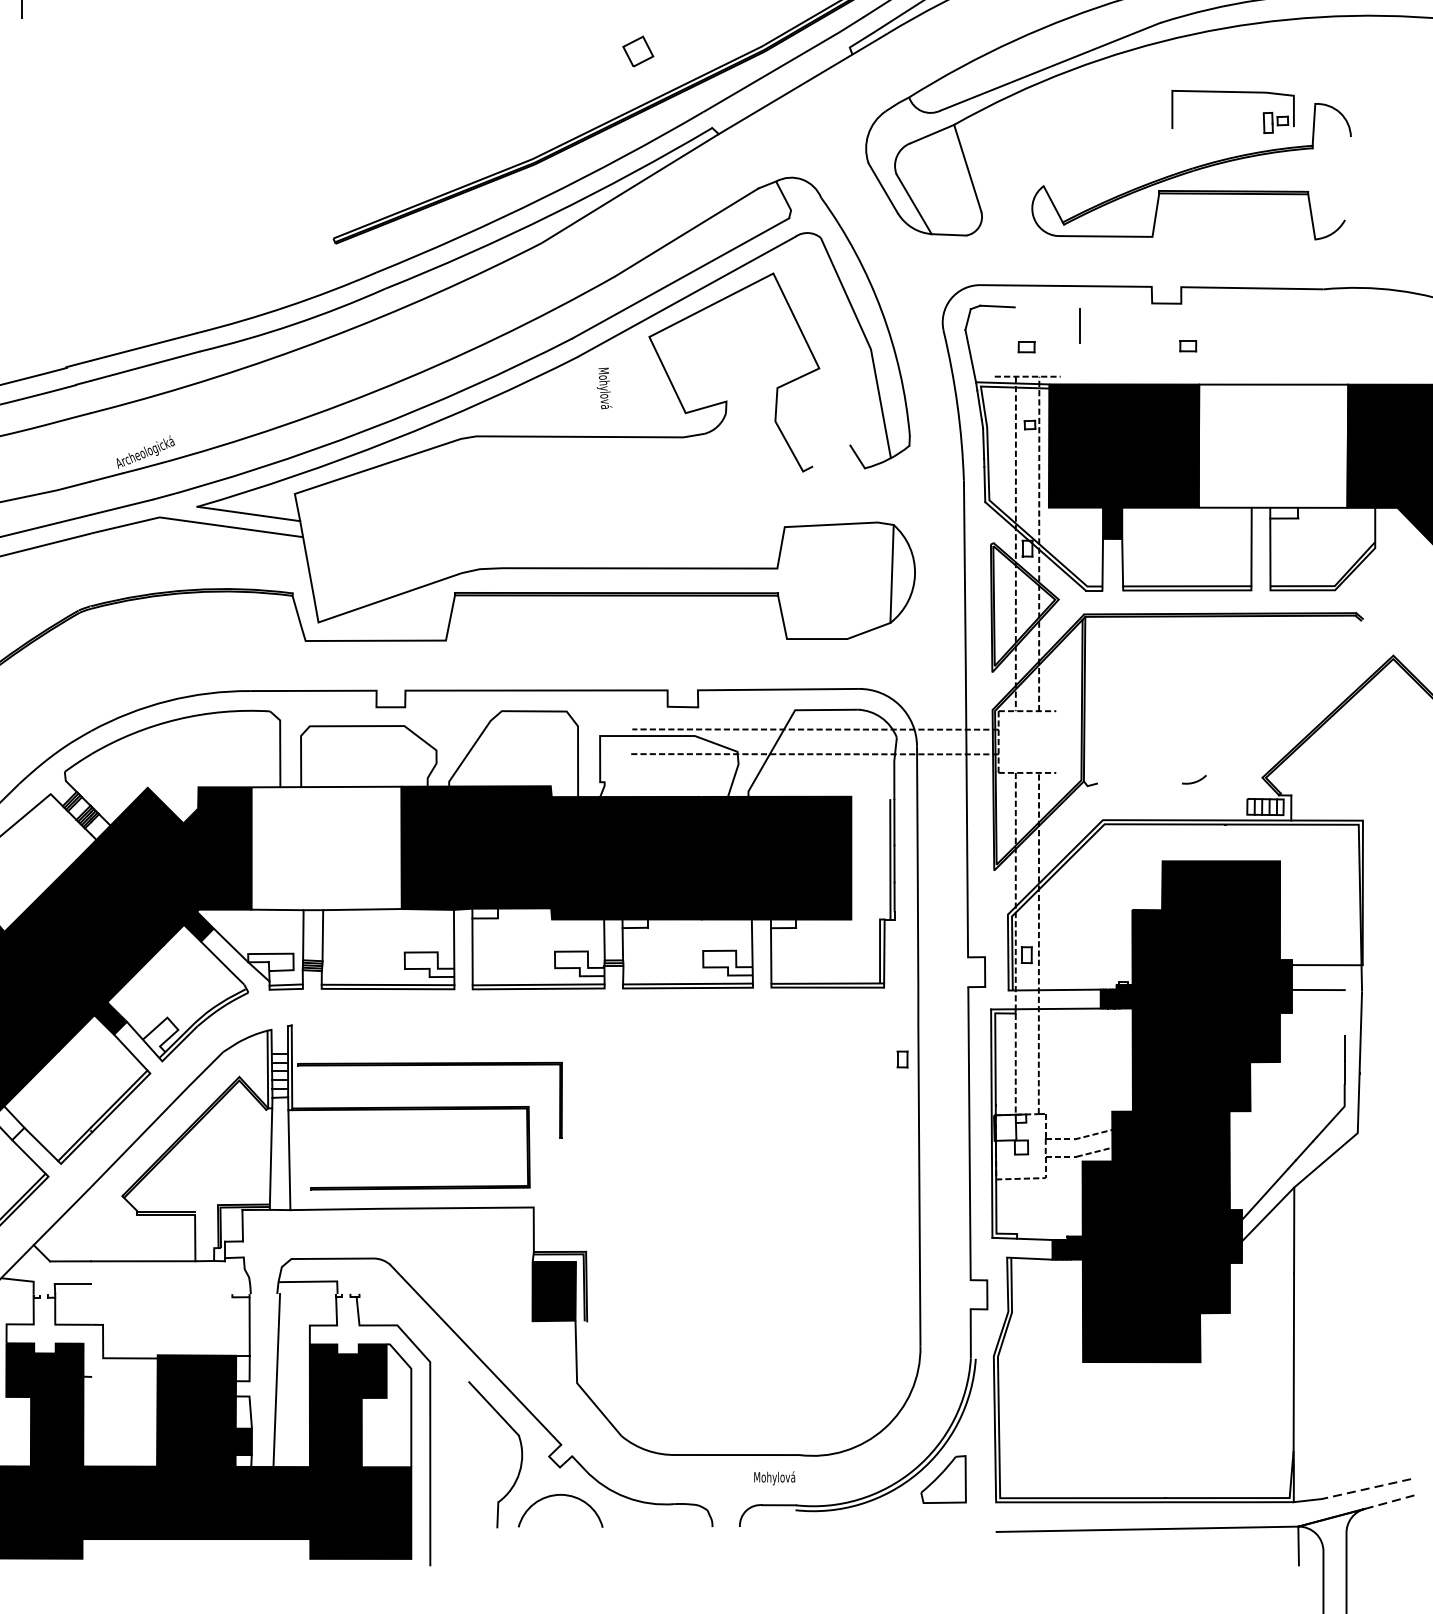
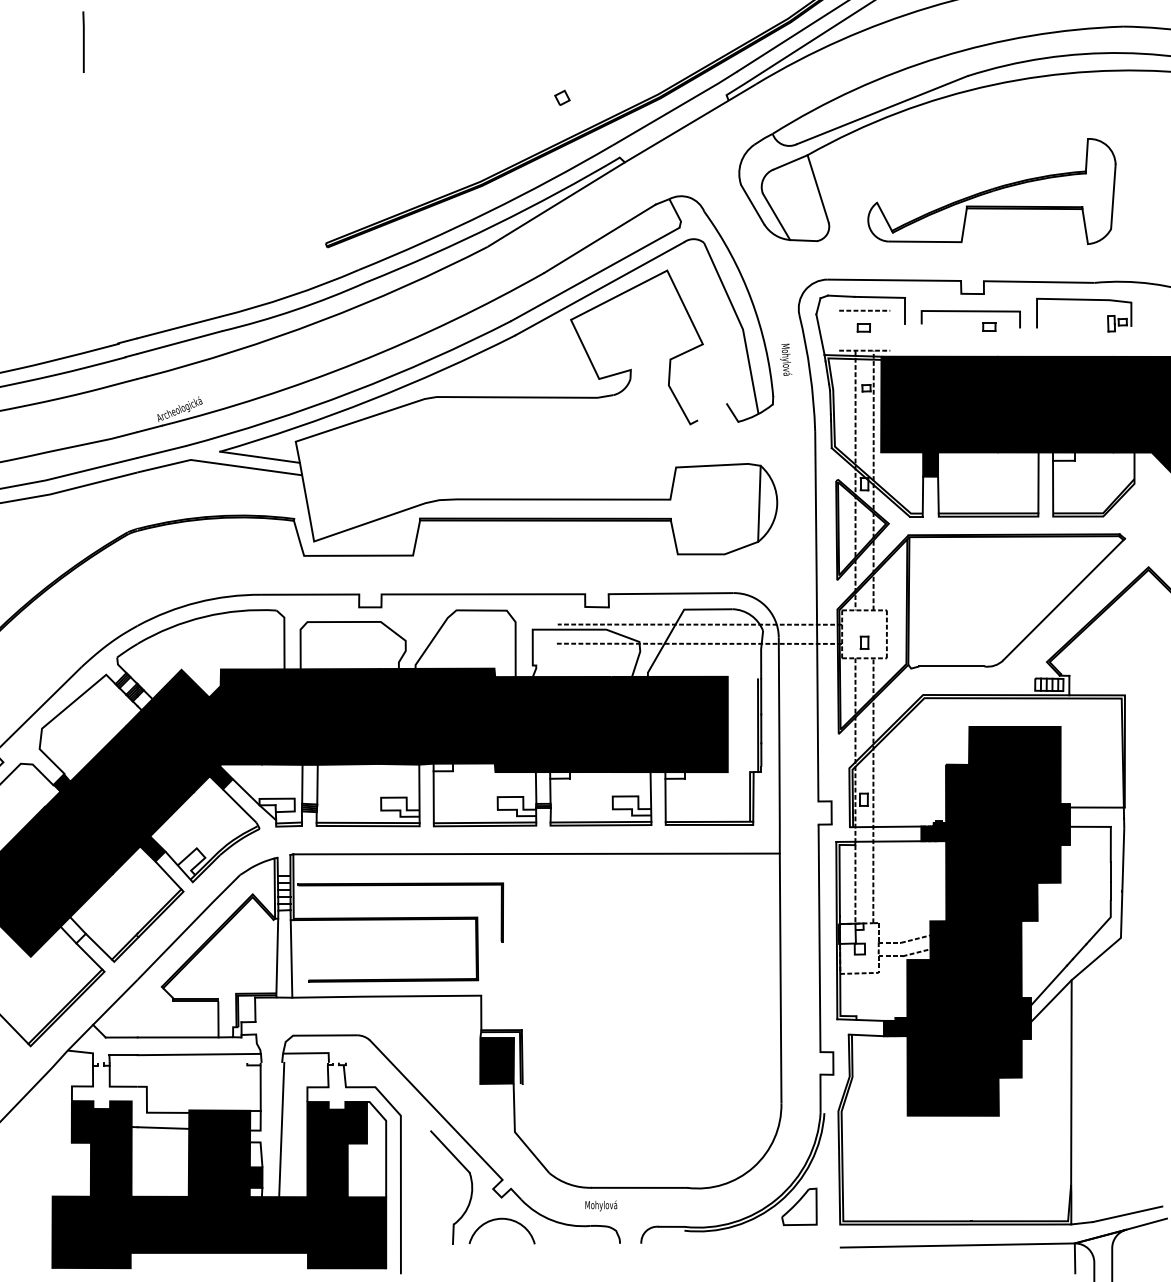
part: (638, 50) -> (562, 97), size x0.62
part: (1233, 93) -> (1084, 300), moved
line: (1348, 178) -> (1113, 196), added
line: (1046, 306) -> (879, 296), added
line: (1027, 324) -> (864, 310), added
line: (1163, 327) -> (970, 312), added
text: (604, 388) -> (786, 359), moved
fill: (1273, 445) -> (1055, 404), added
line: (1283, 697) -> (1063, 599), added
line: (1055, 742) -> (886, 634), added
line: (1139, 783) -> (951, 666), added
fill: (326, 847) -> (320, 716), added
line: (1344, 1012) -> (1110, 844), added
line: (604, 1024) -> (536, 853), added
part: (902, 1059) -> (864, 642), moved
line: (169, 1283) -> (198, 1054), added
line: (124, 1377) -> (163, 1127), added
text: (774, 1477) -> (601, 1205), moved
line: (1366, 1489) -> (1127, 1214), dashed -> solid
line: (1391, 1502) -> (1147, 1224), dashed -> solid

